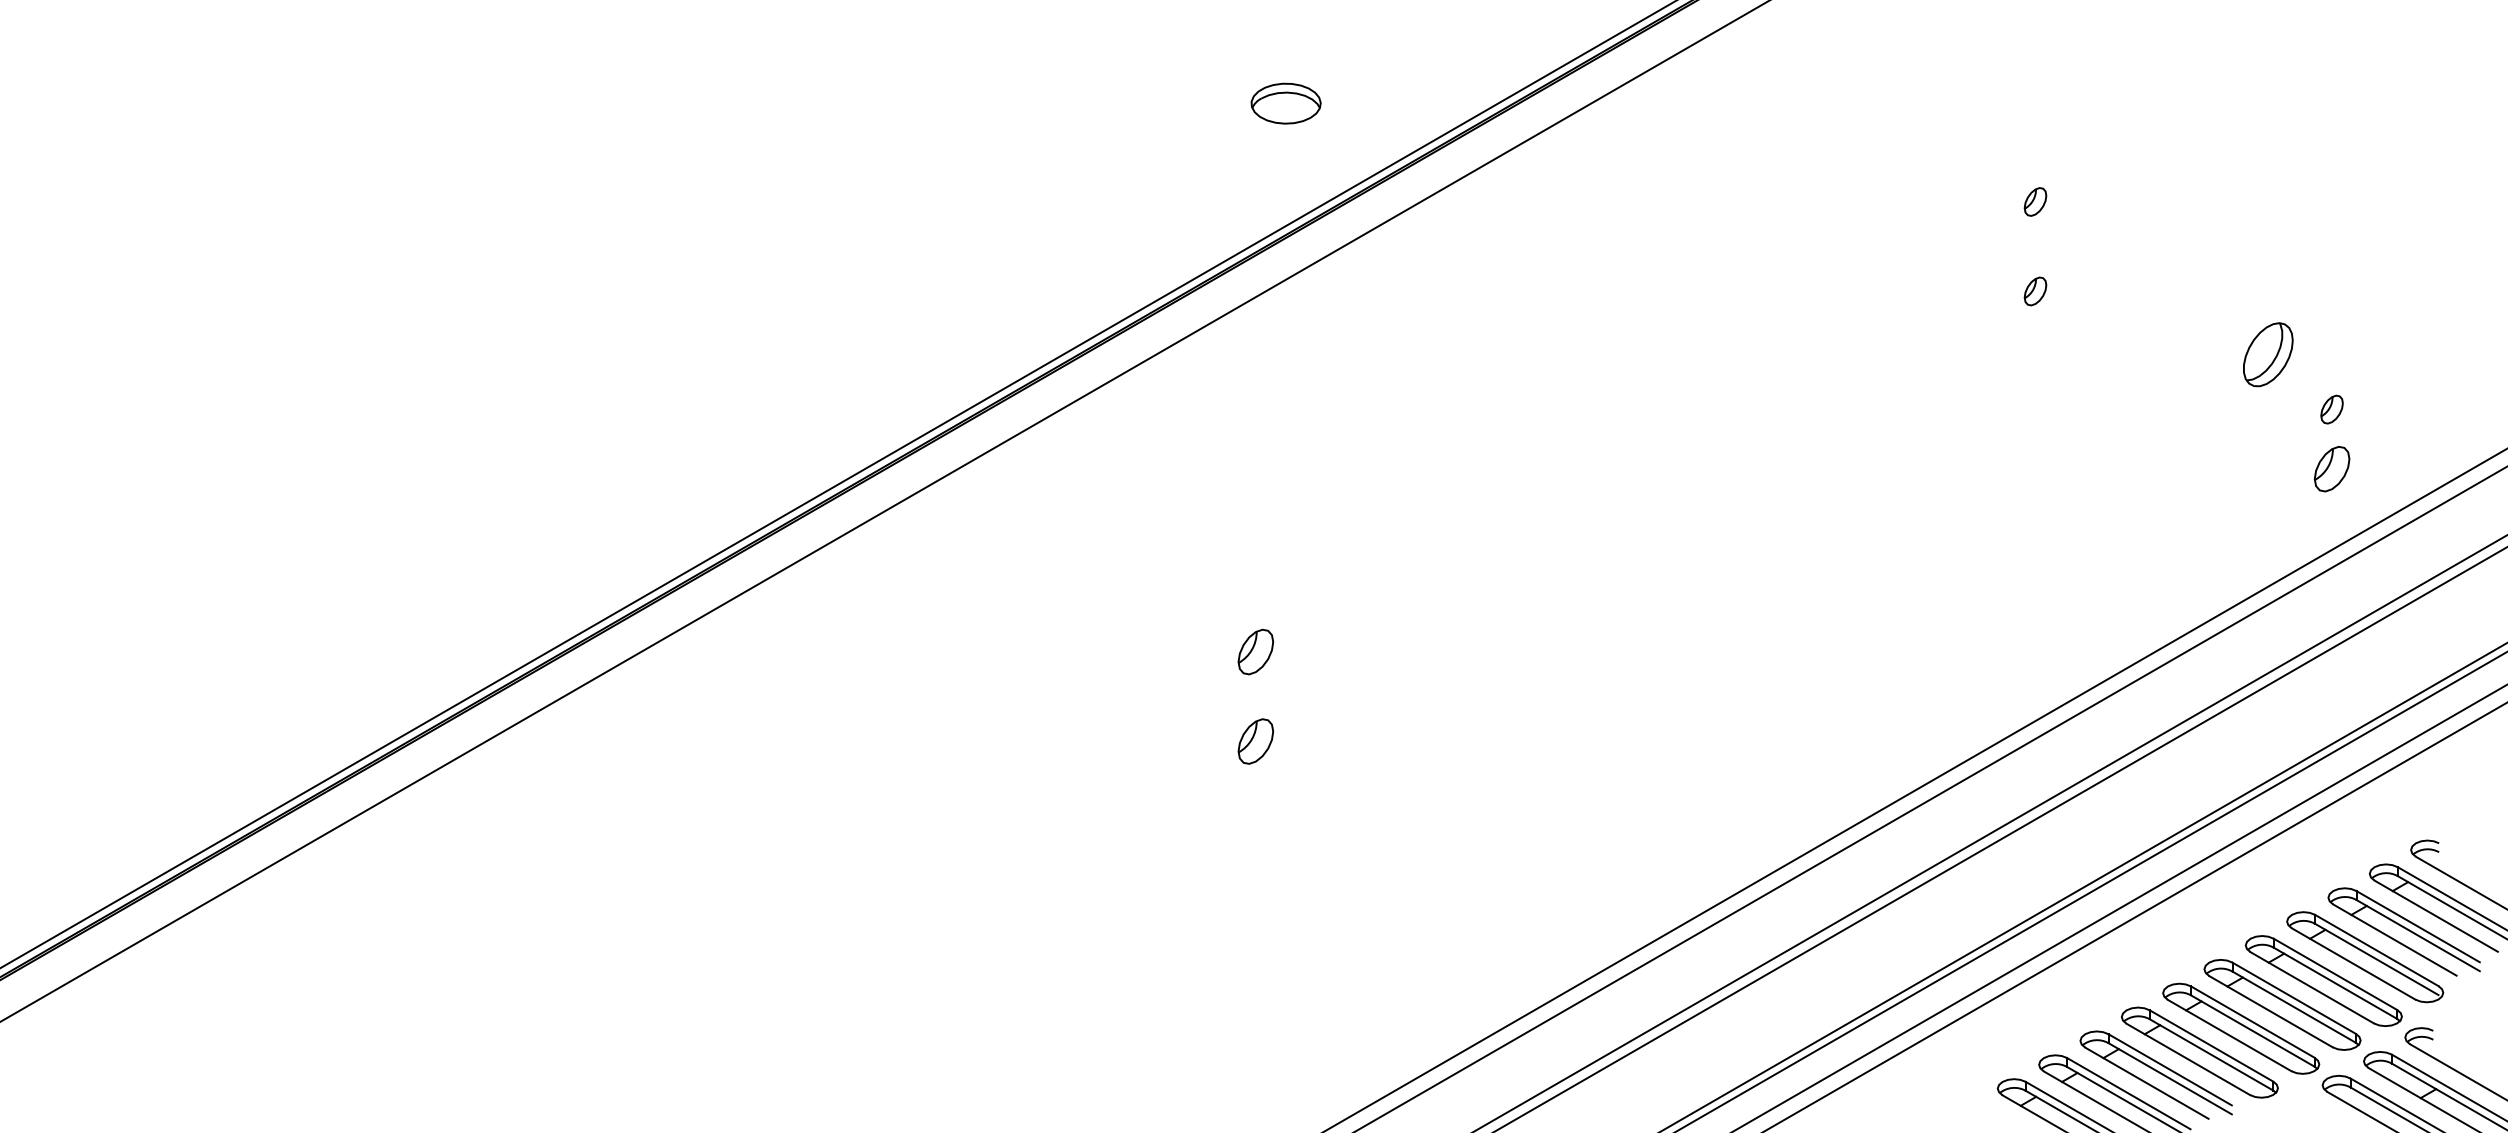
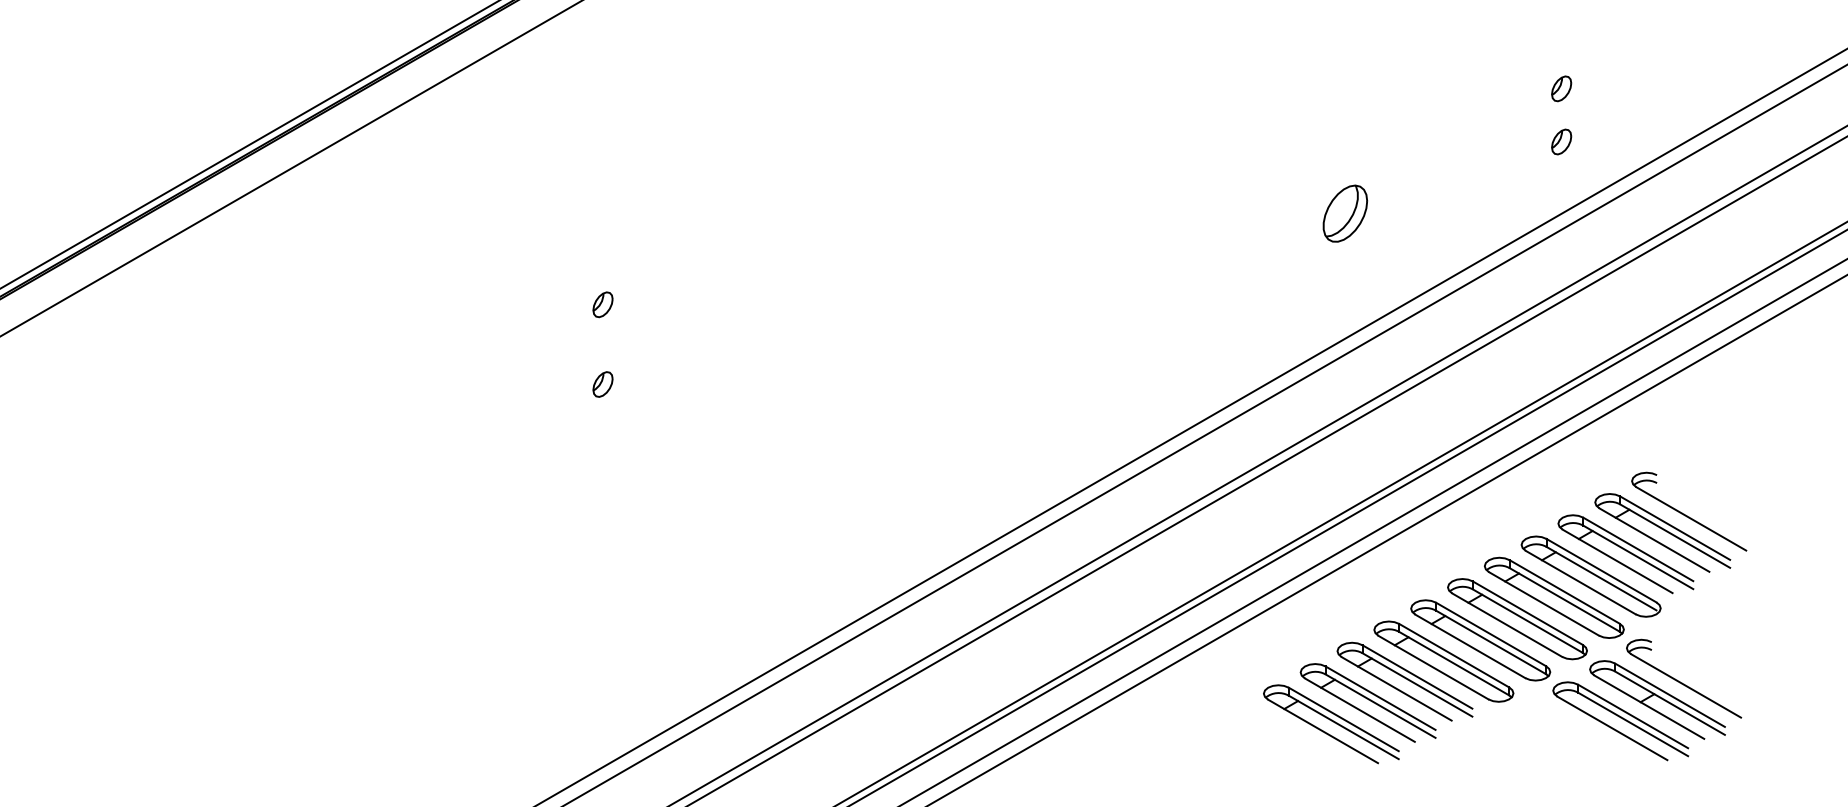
part: (2268, 354) -> (1345, 213), moved
part: (2331, 469) -> (1561, 142), size x0.62
part: (1255, 651) -> (602, 304), size x0.62
part: (1255, 741) -> (602, 384), size x0.62

